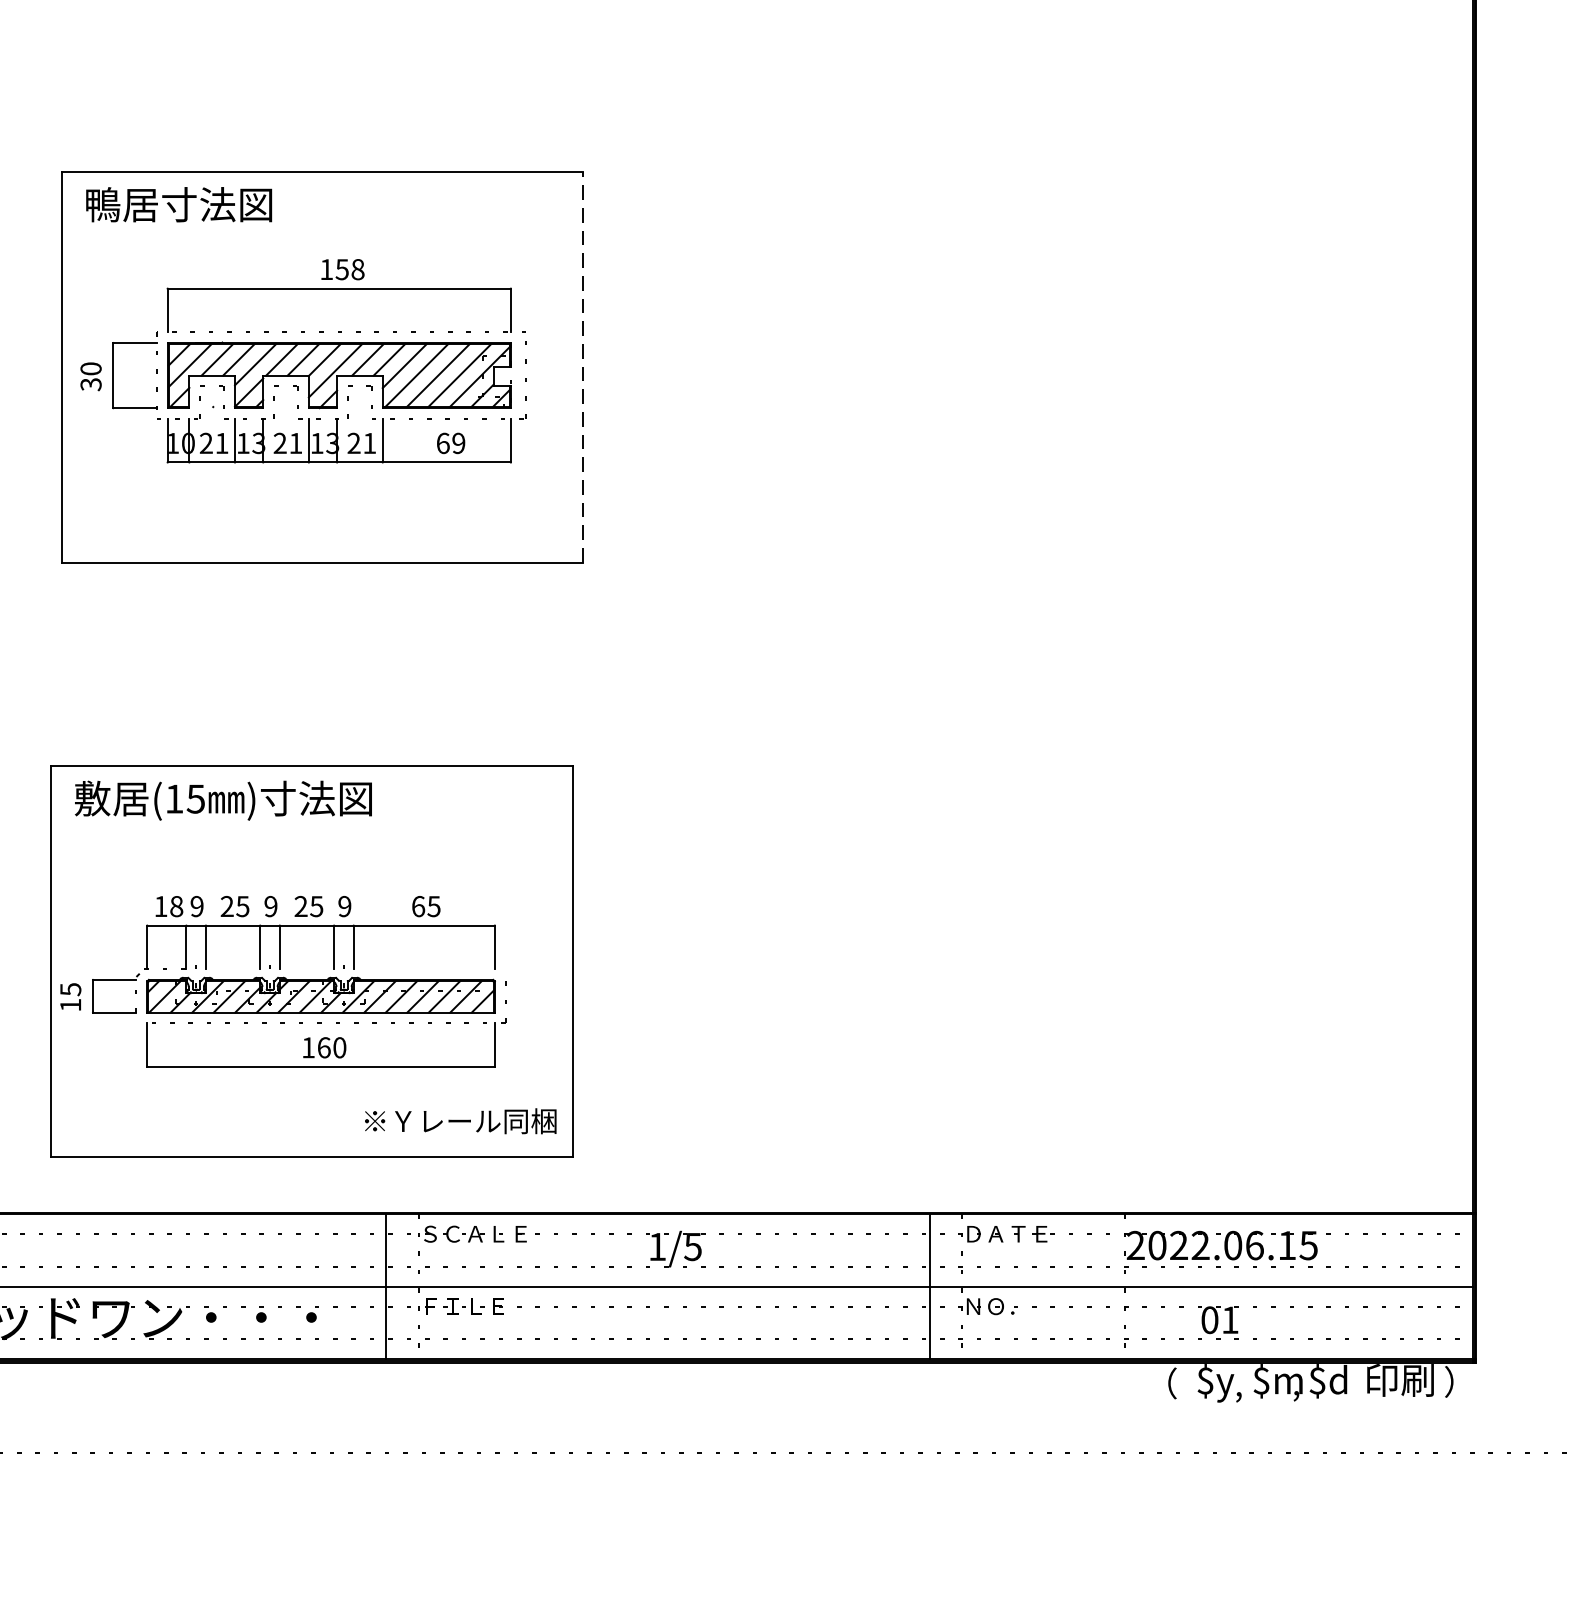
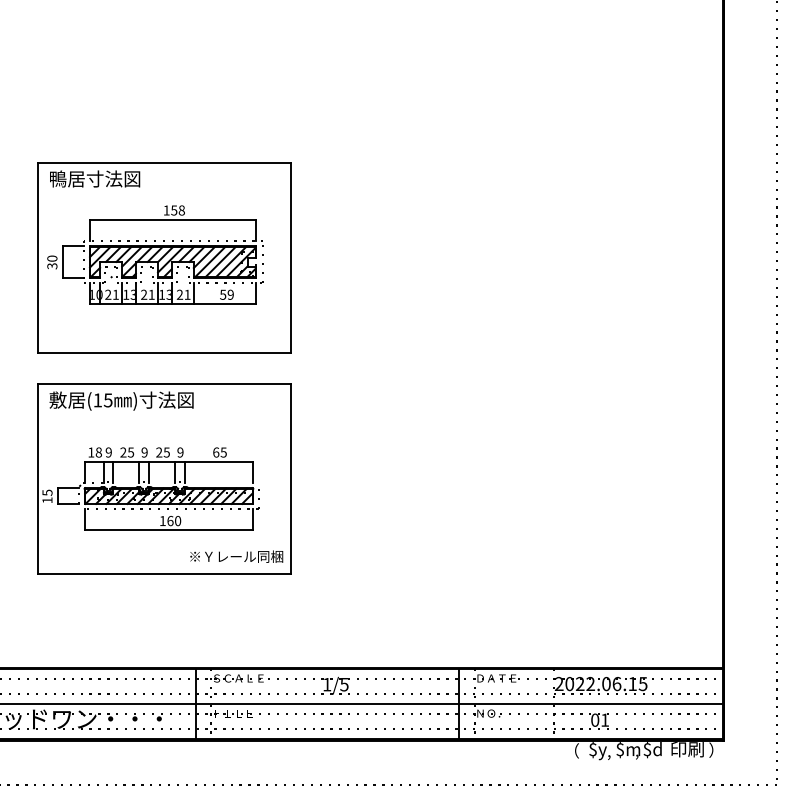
line: (583, 366) -> (291, 257), dashed -> solid
text: (443, 442) -> (223, 294), 69 -> 59
part: (311, 960) -> (164, 478), moved

